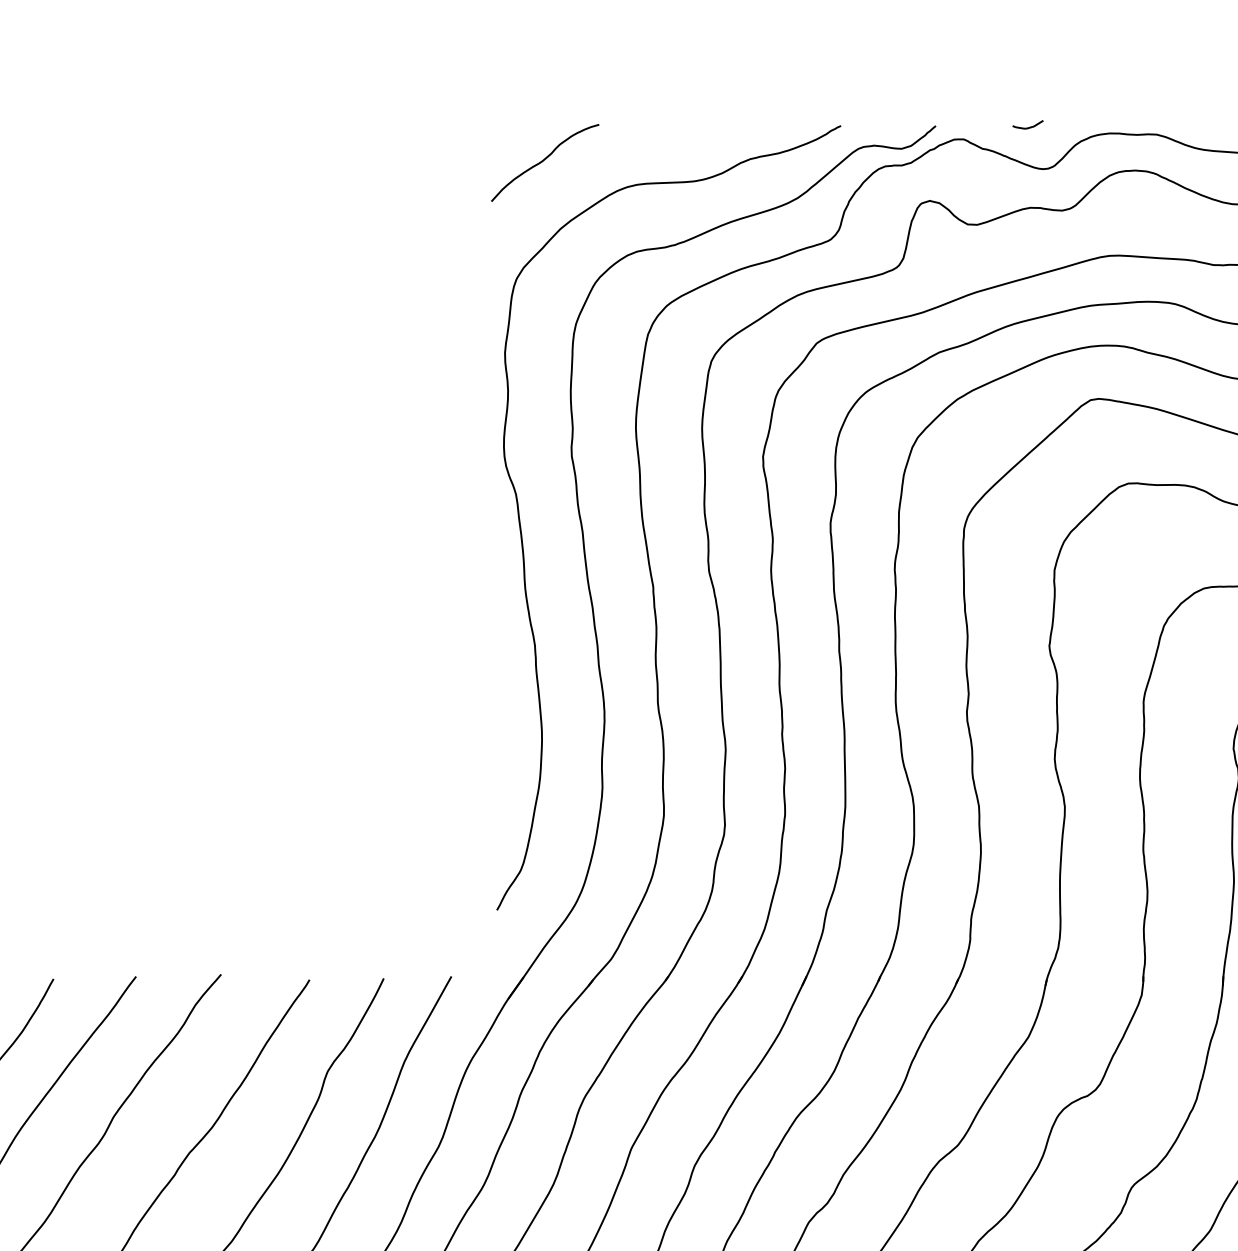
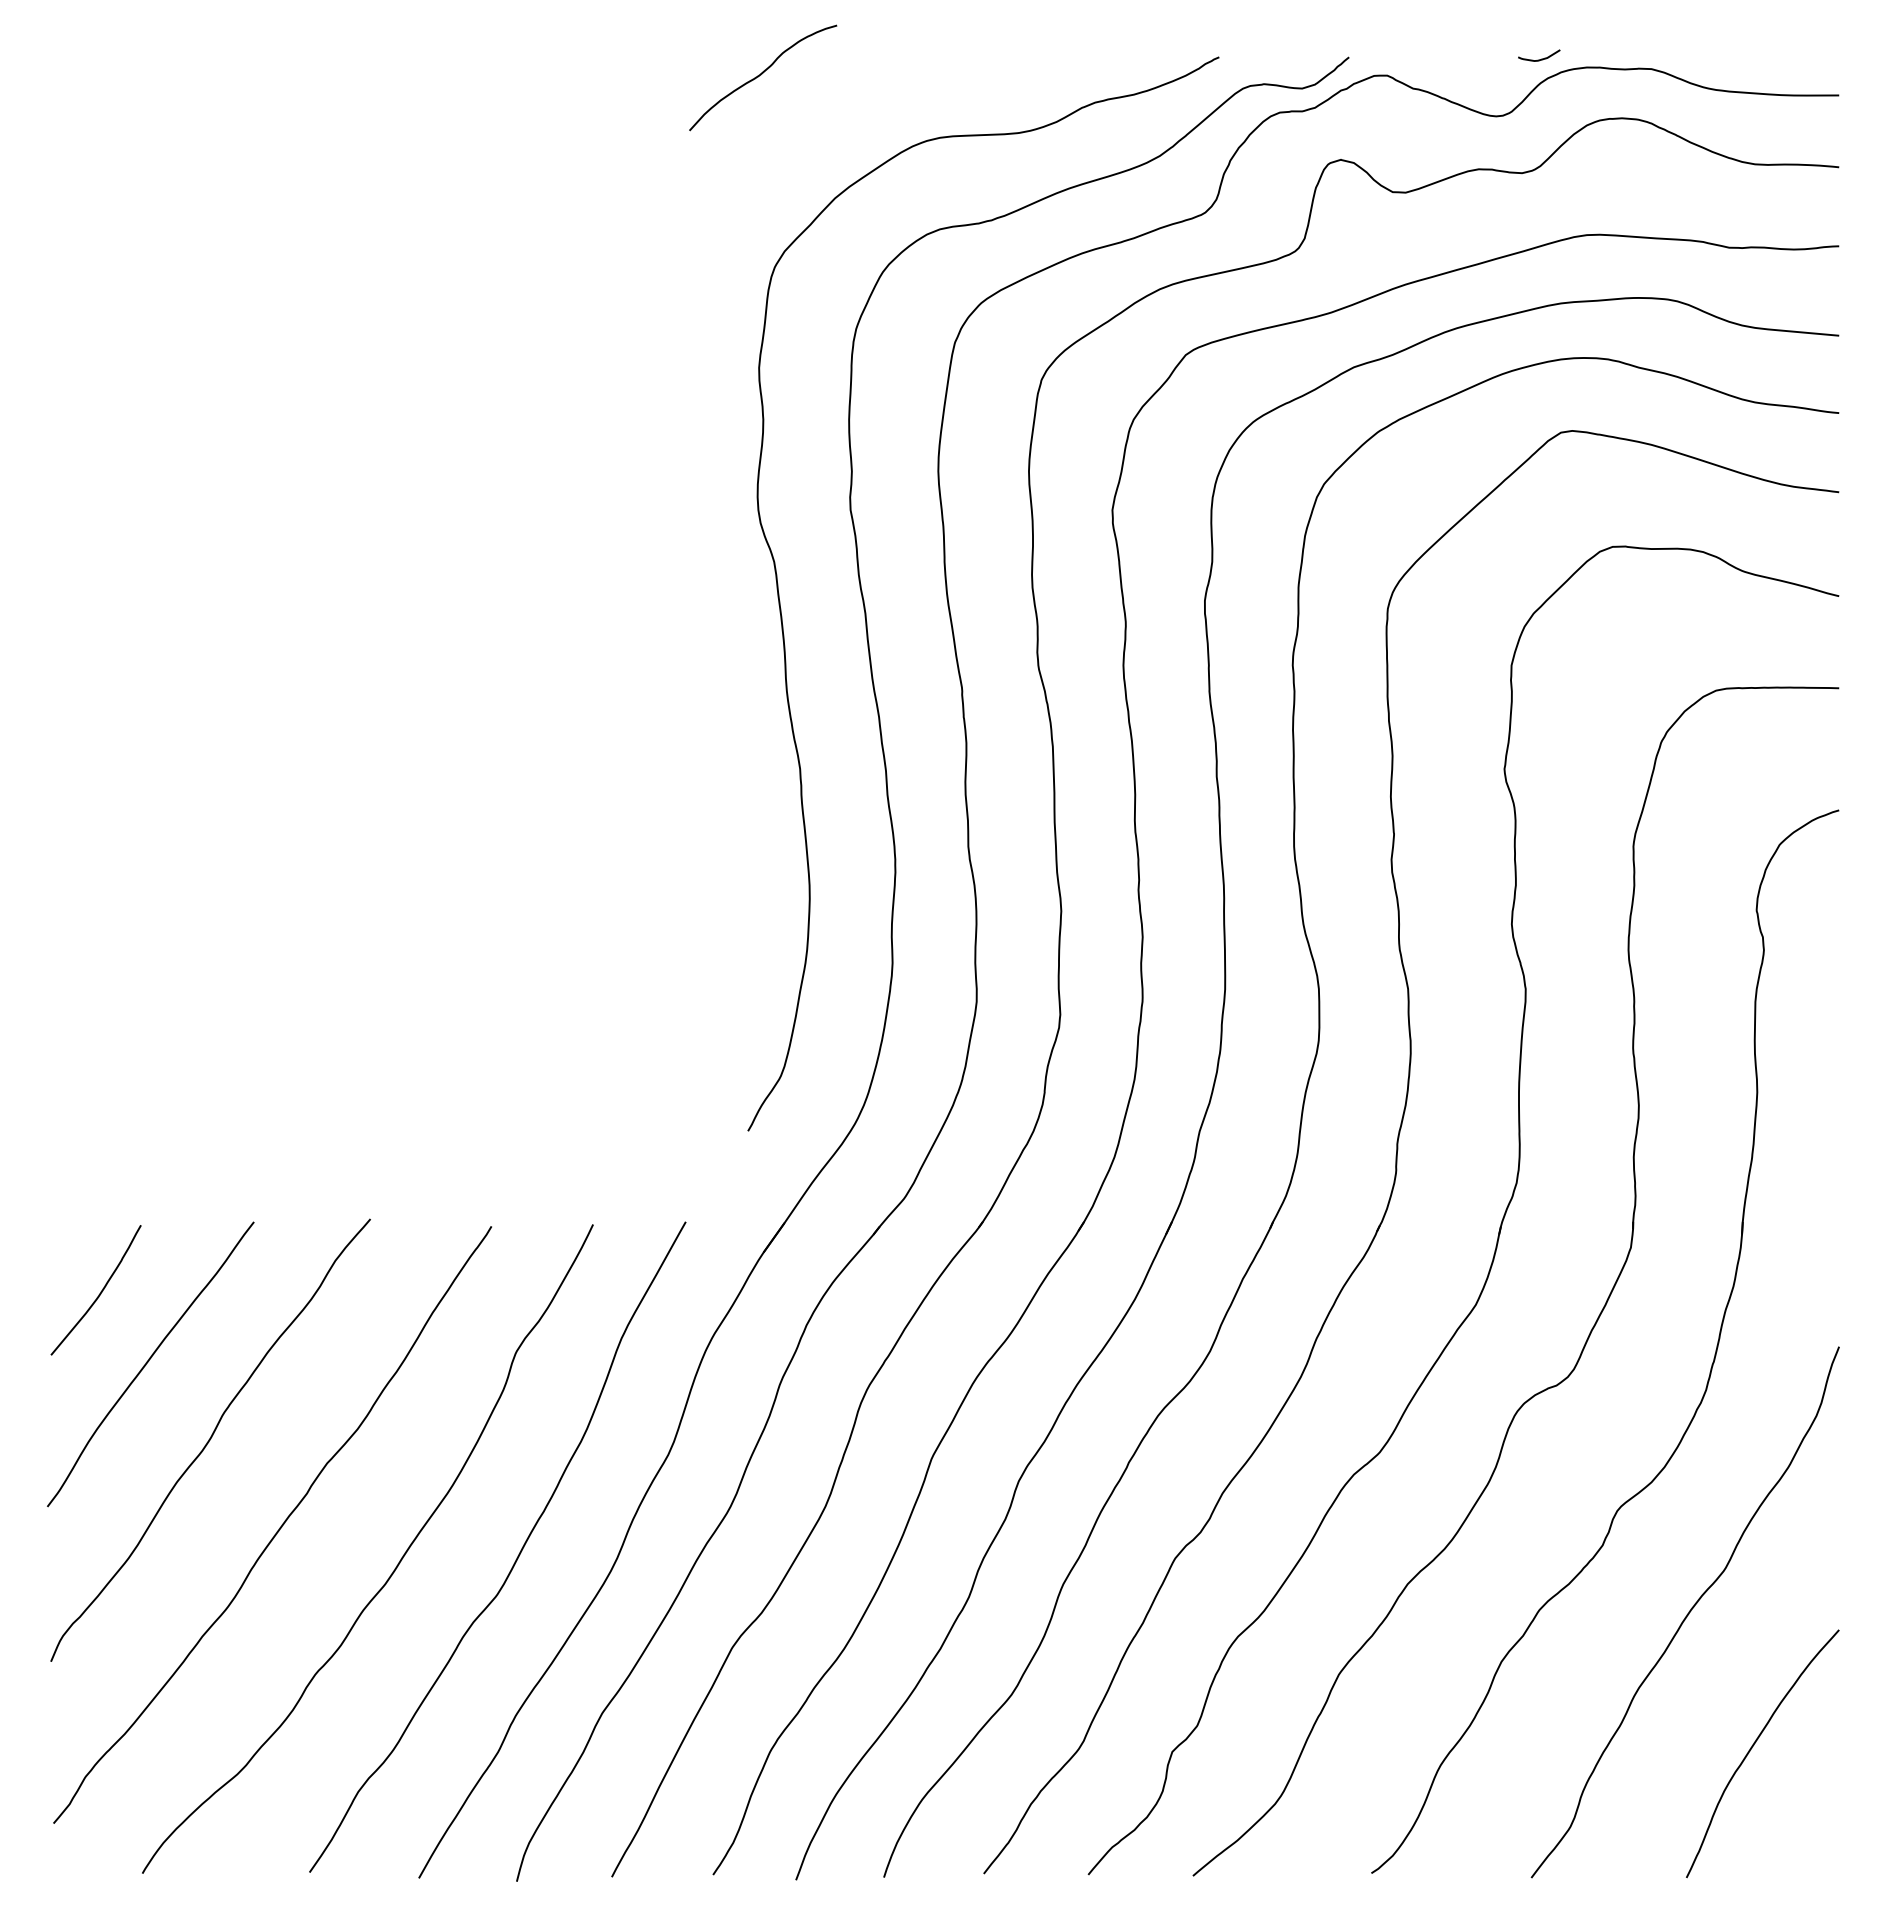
curve: (1029, 126) -> (1541, 58), moved
curve: (544, 161) -> (761, 75), moved

